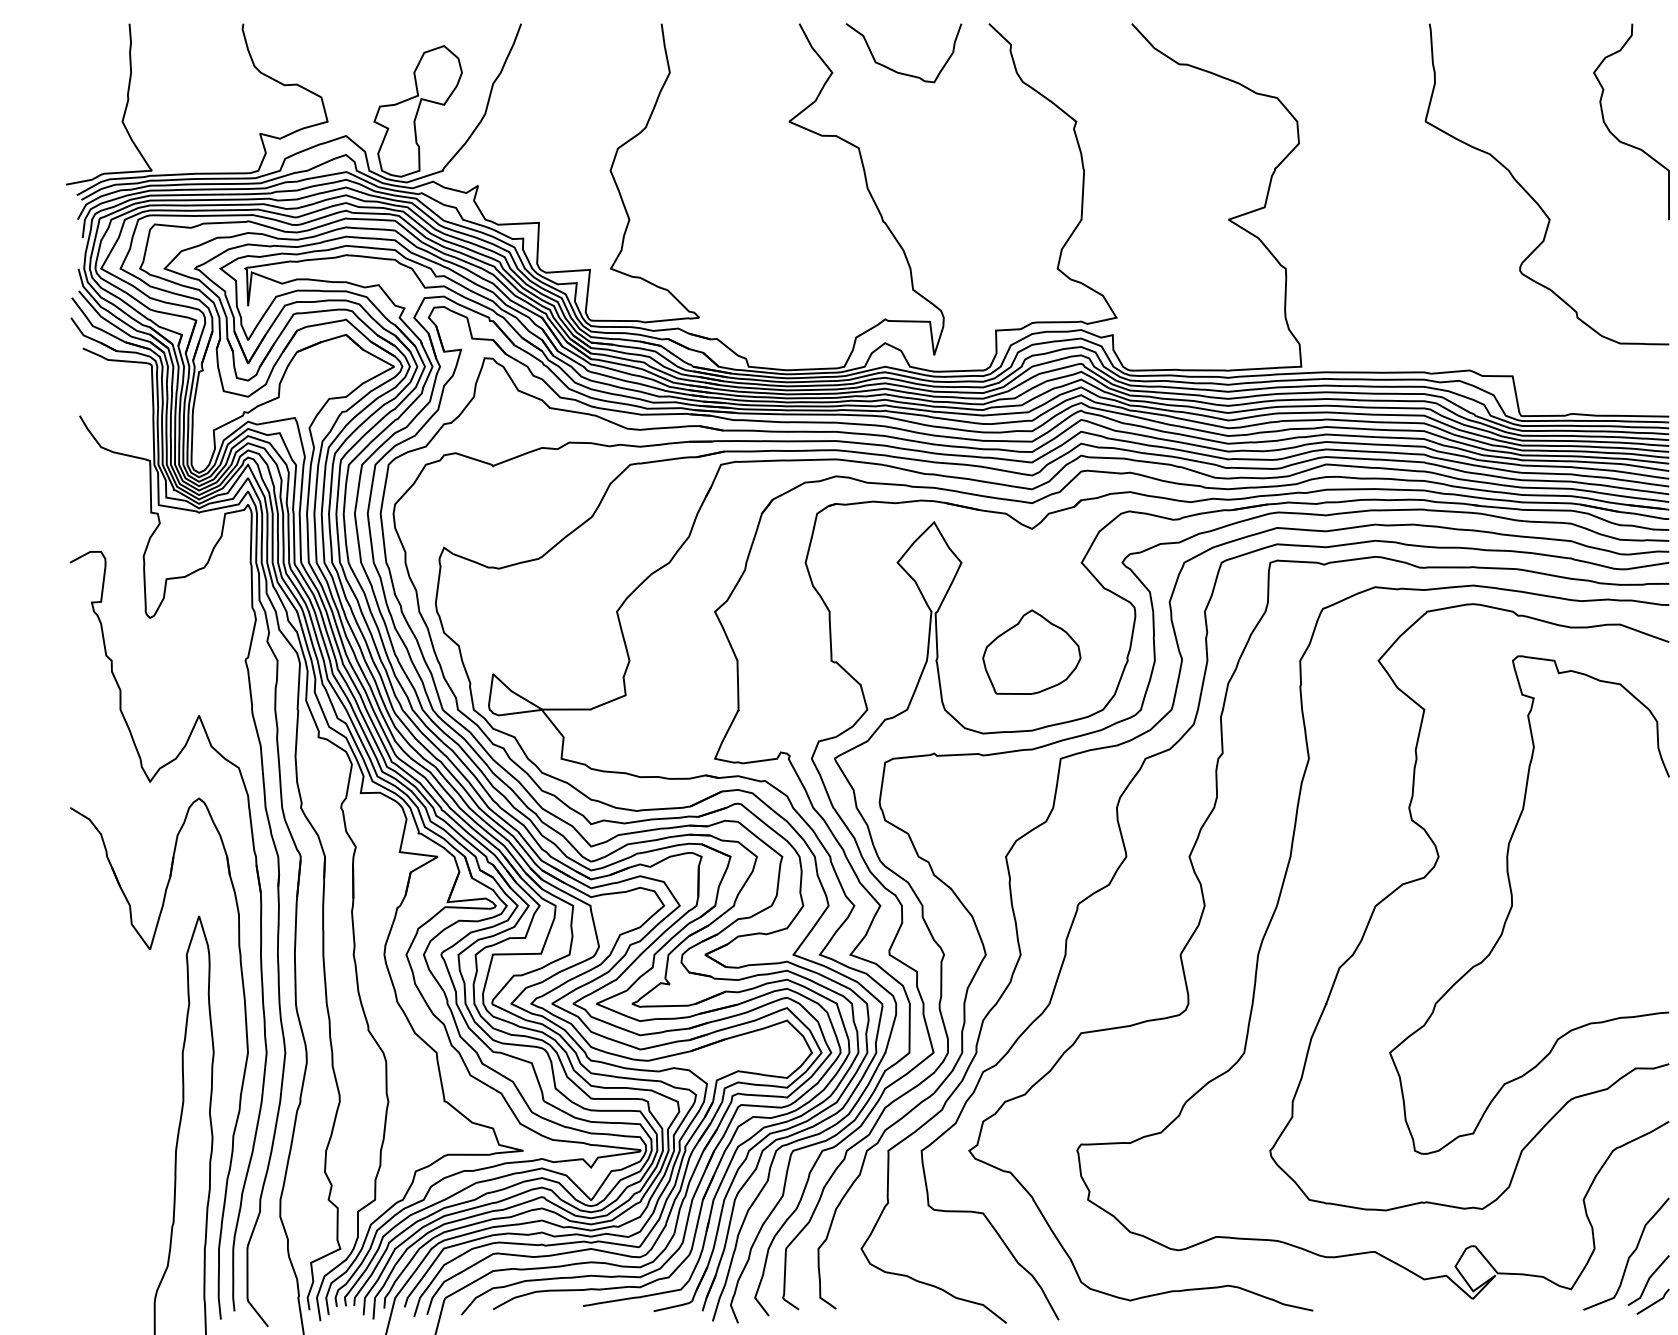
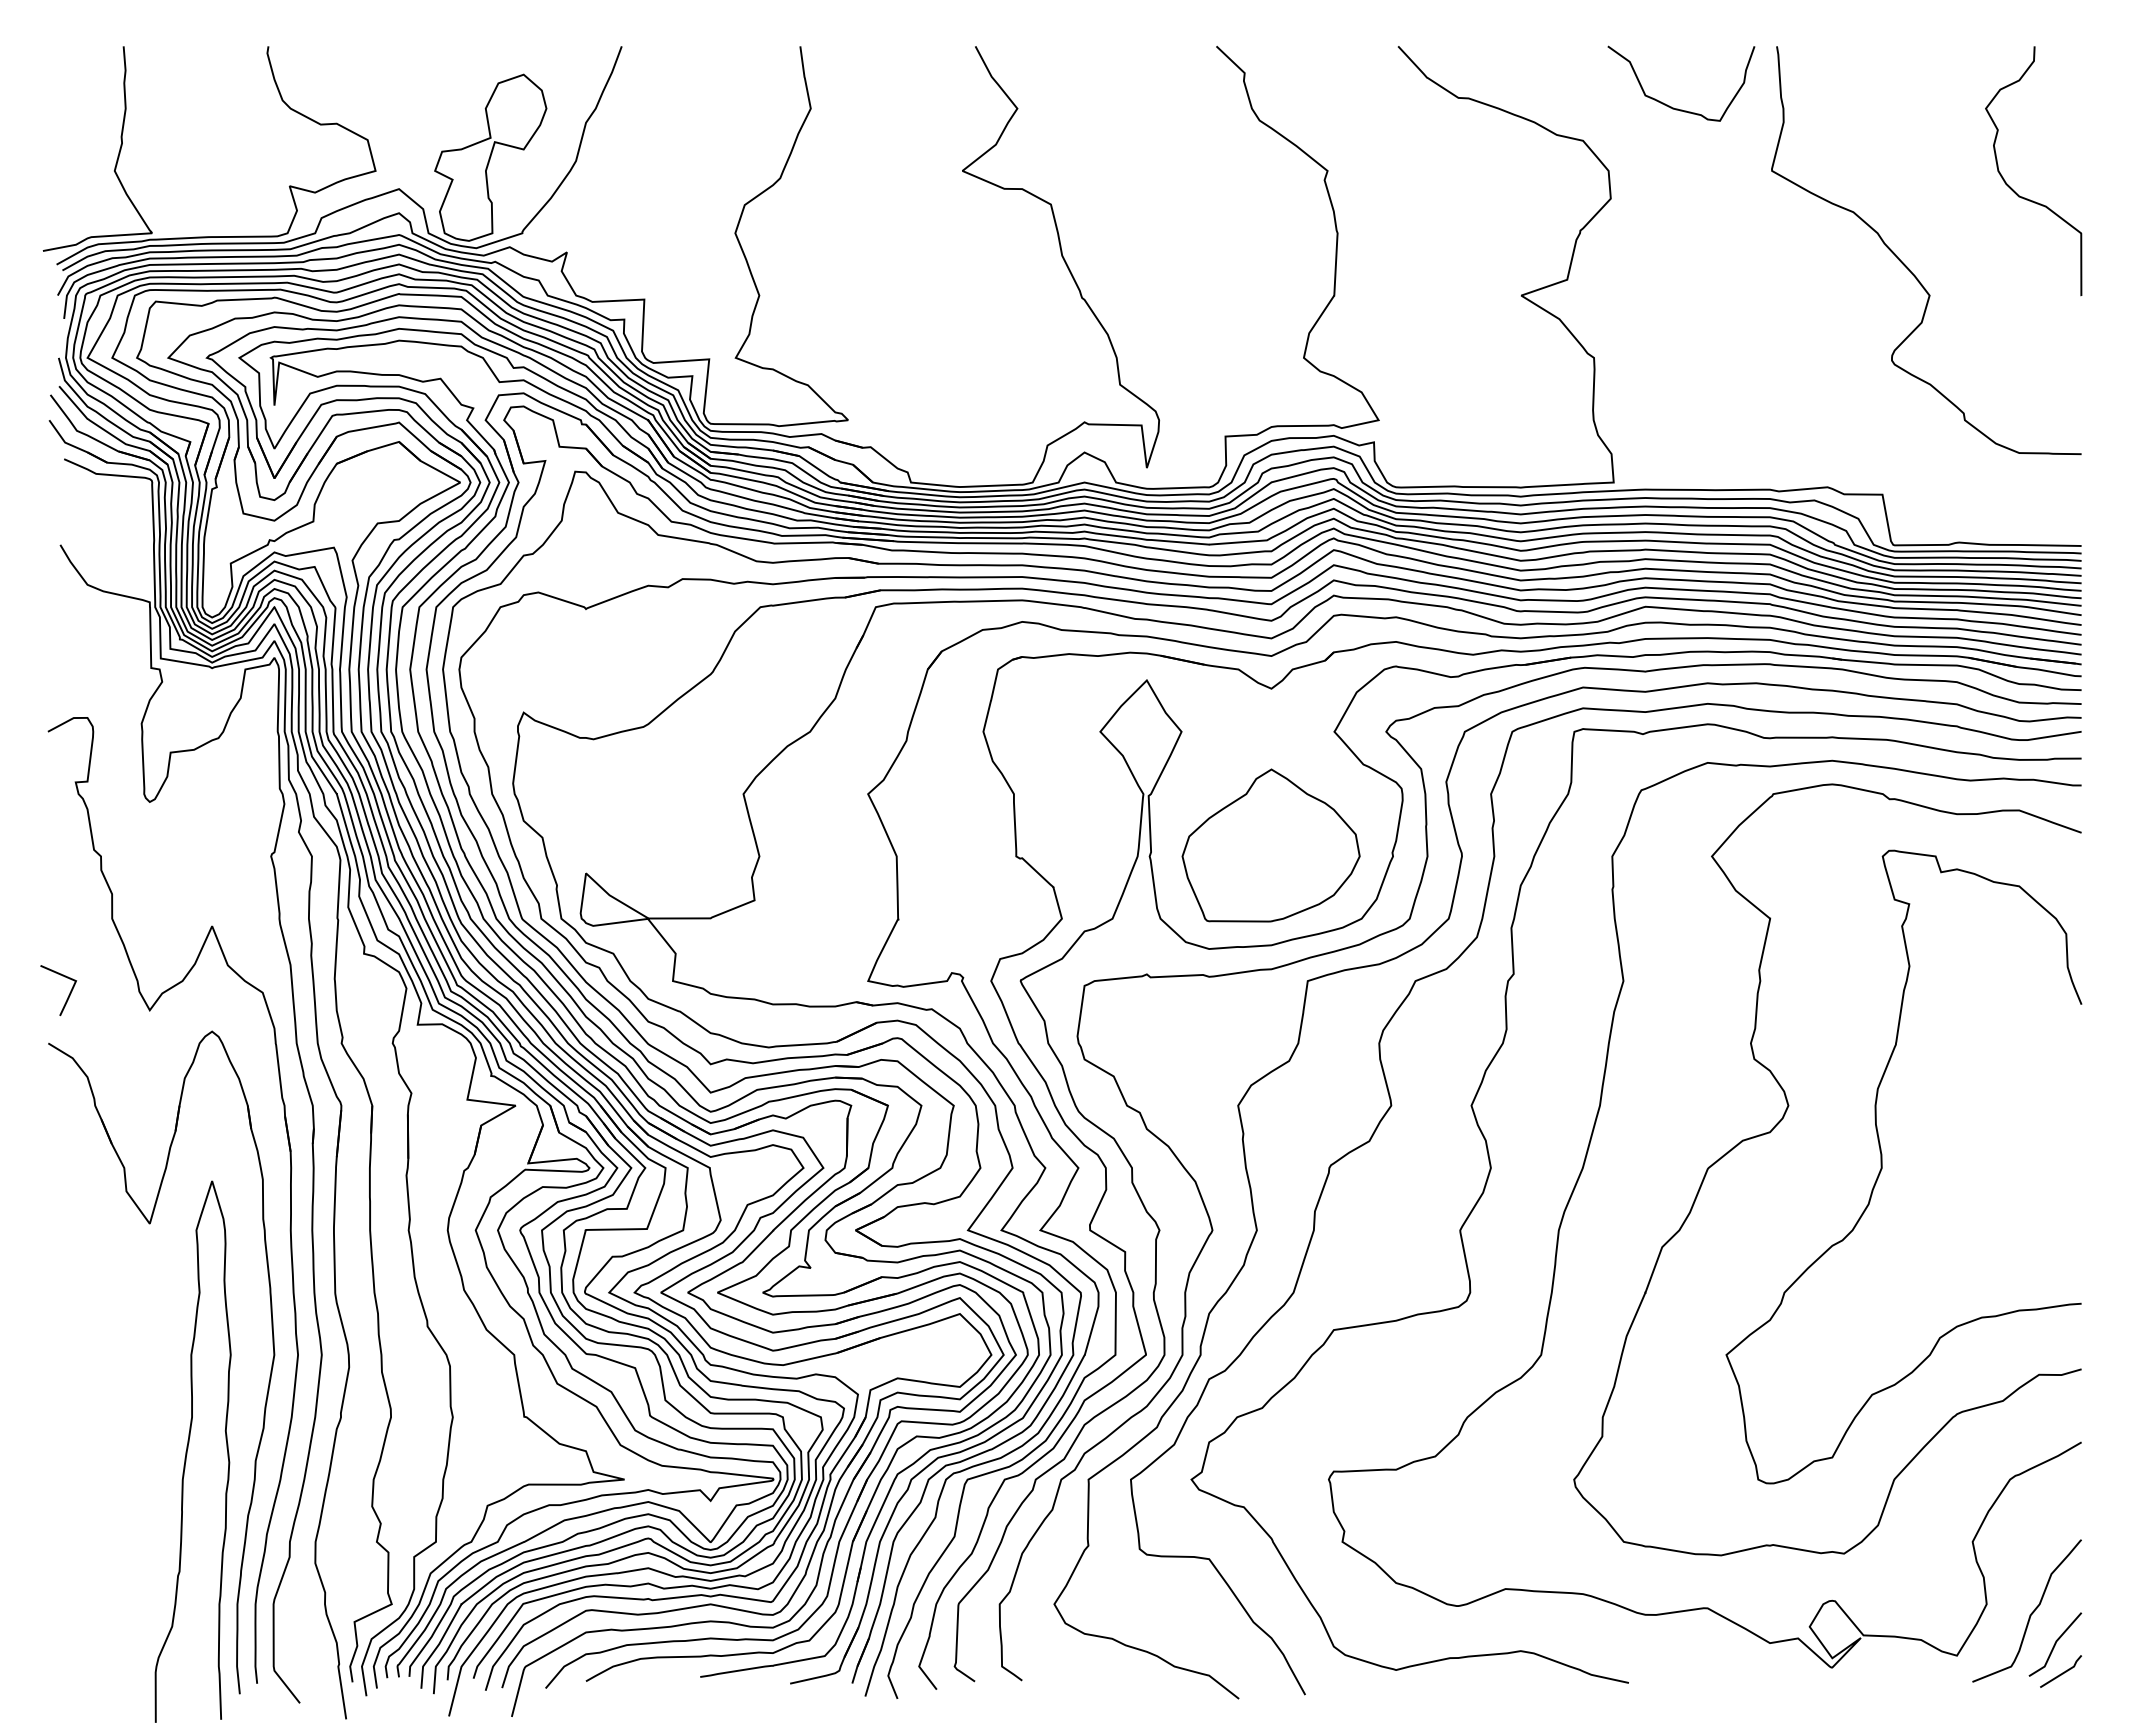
curve: (894, 70) -> (1669, 105), moved
part: (1031, 652) -> (1270, 845), size x1.43
line: (86, 767) -> (69, 992), added

